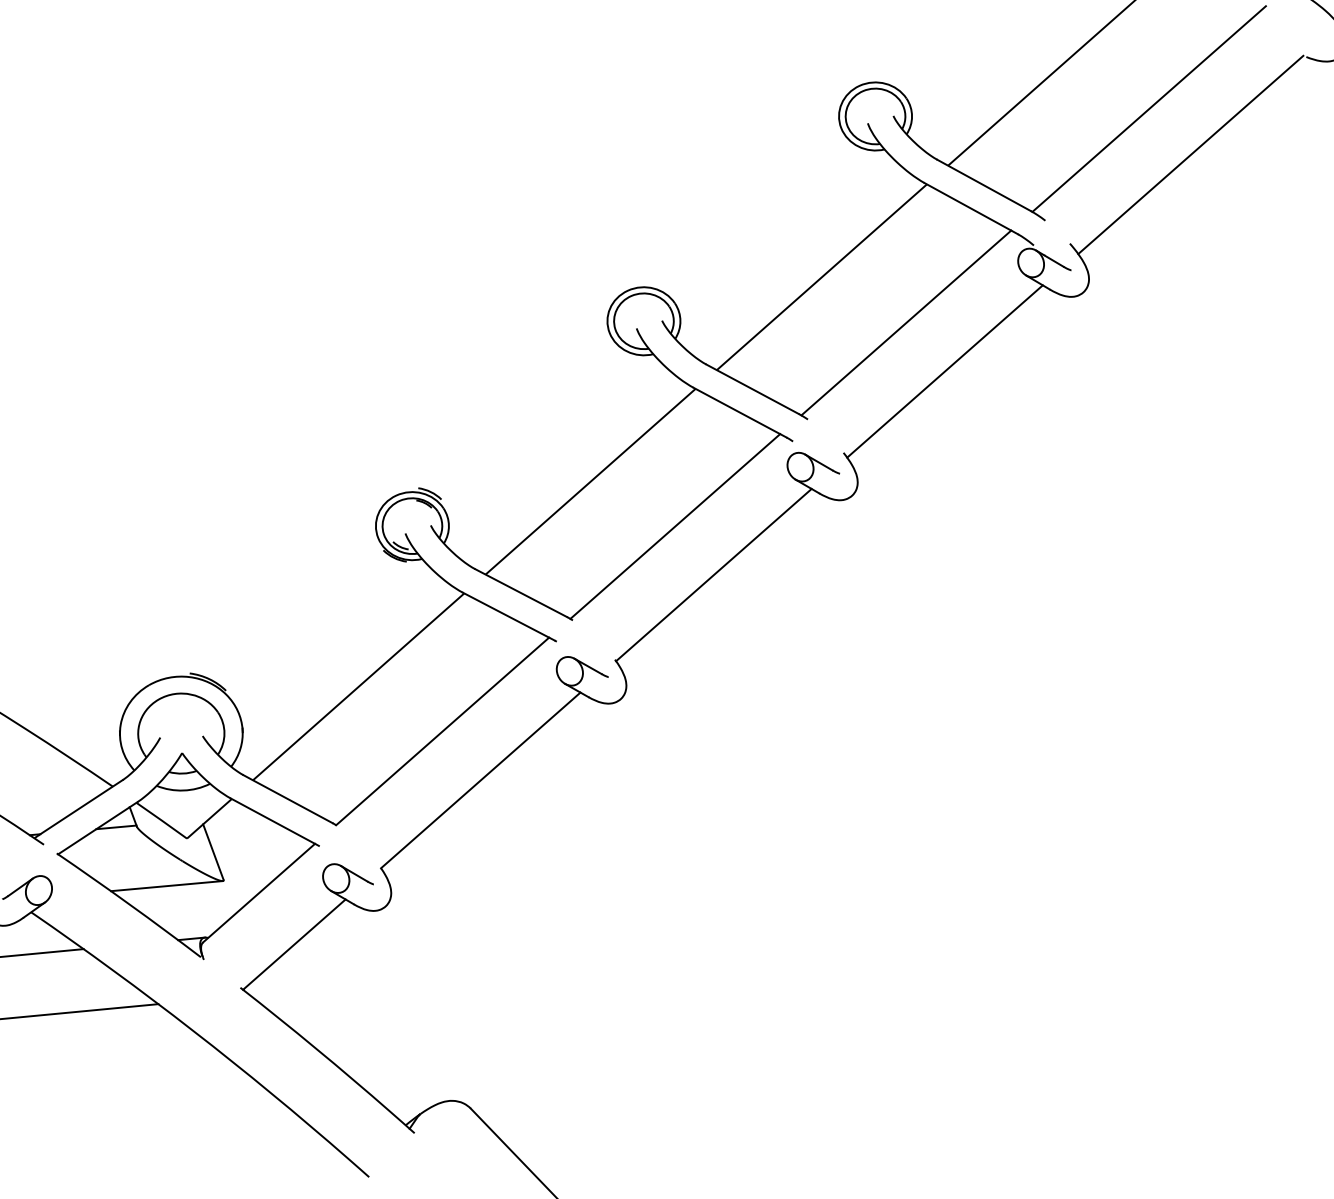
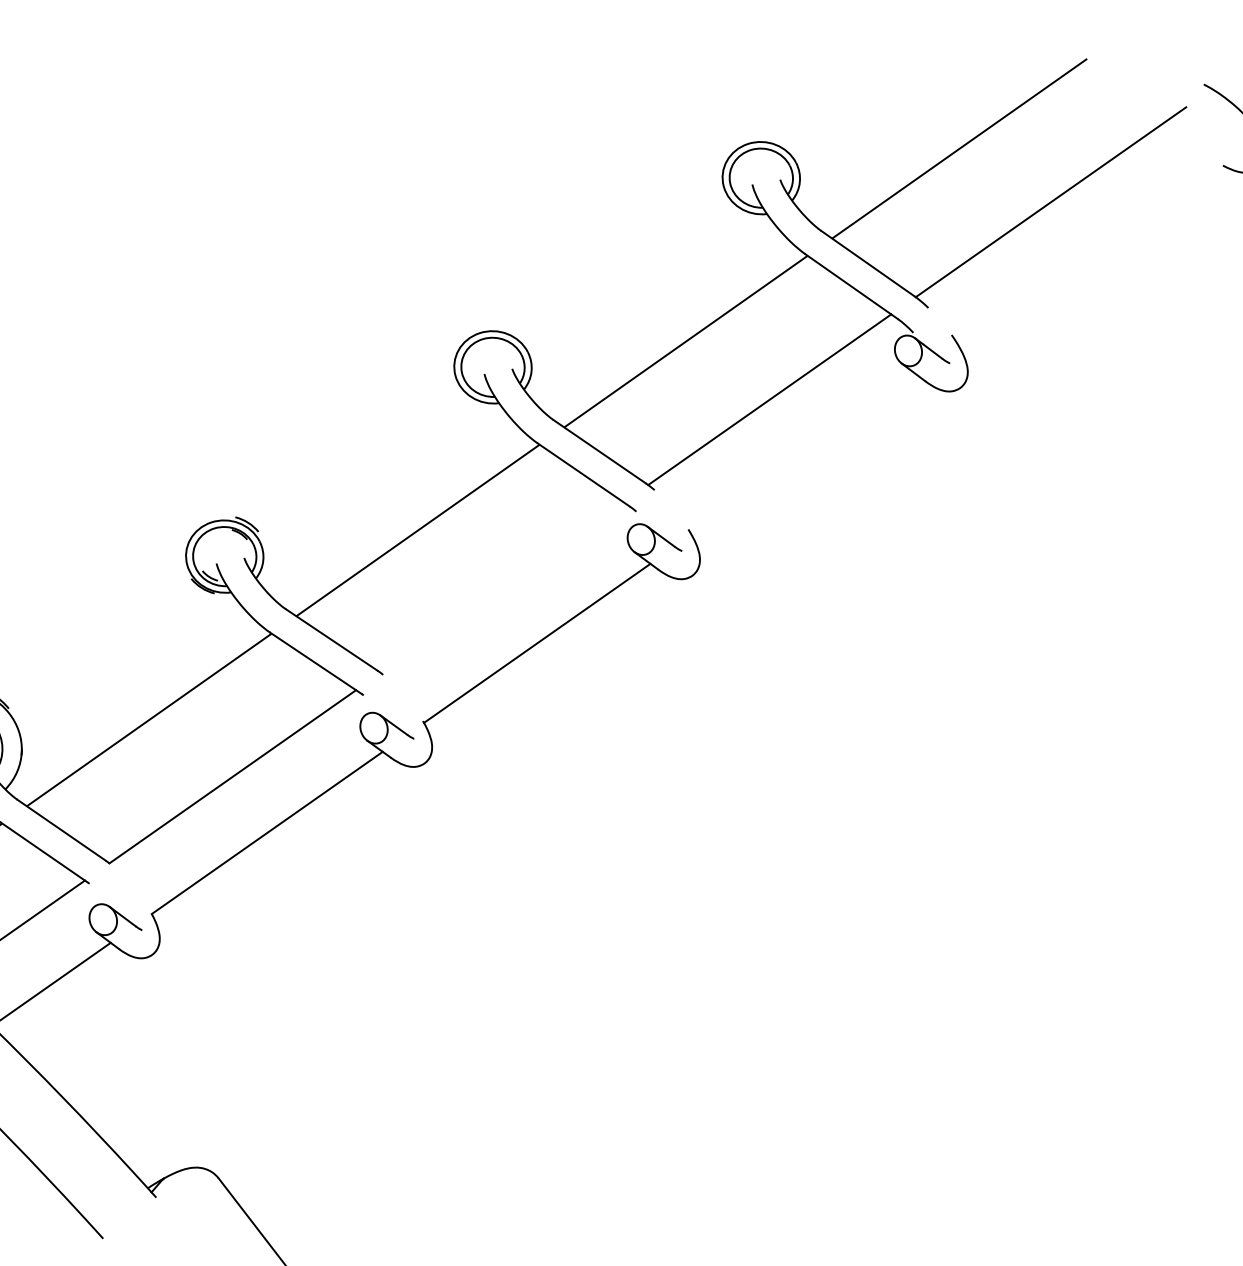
line: (1190, 154) -> (1089, 254), removed
line: (944, 371) -> (804, 455), removed
line: (675, 526) -> (502, 587), removed

